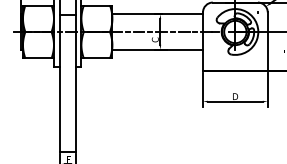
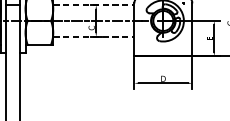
line: (158, 14) -> (94, 5), solid -> dashed
line: (158, 49) -> (94, 36), solid -> dashed

